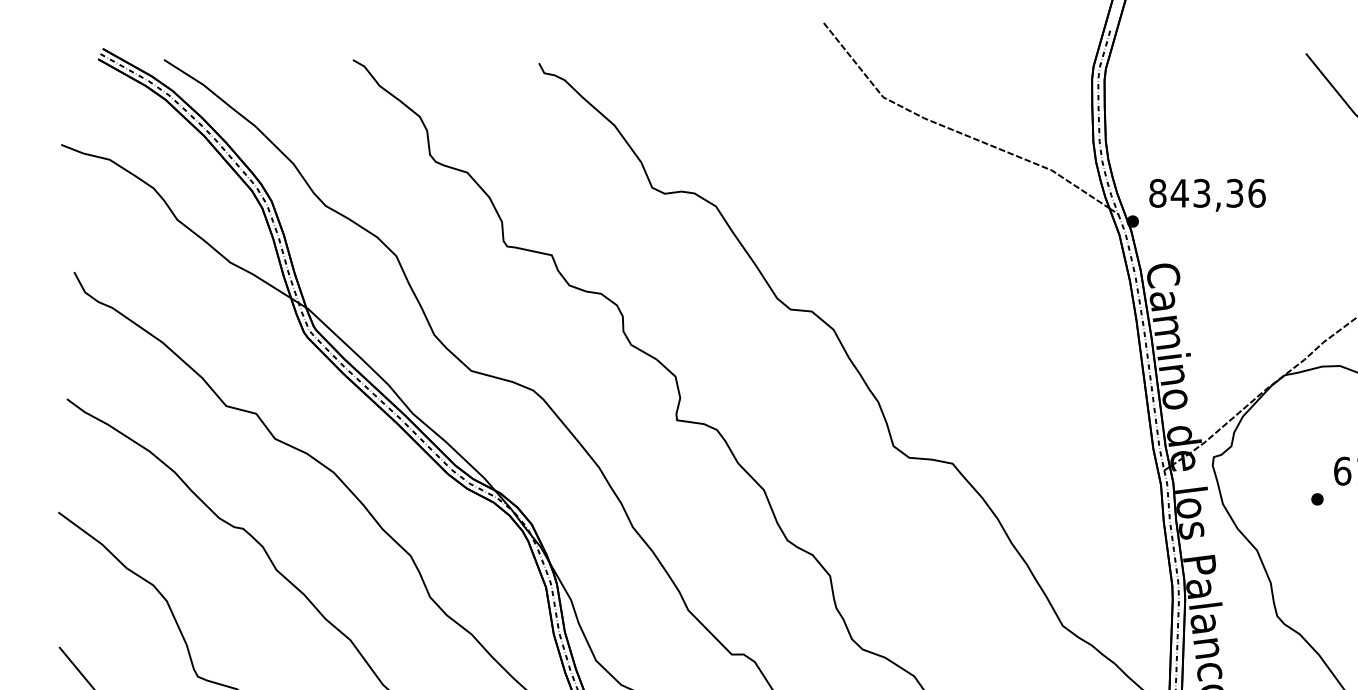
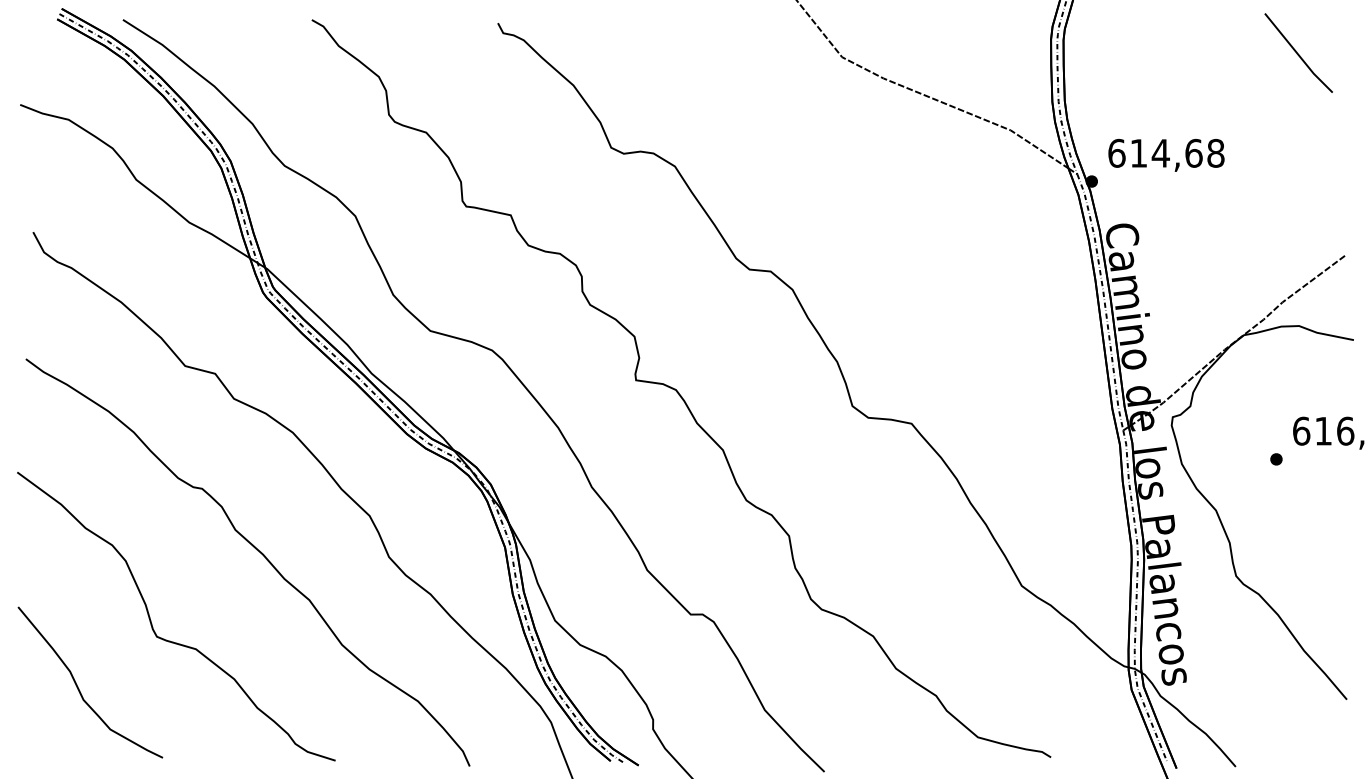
text: (1207, 192) -> (1166, 152), 843,36 -> 614,68

